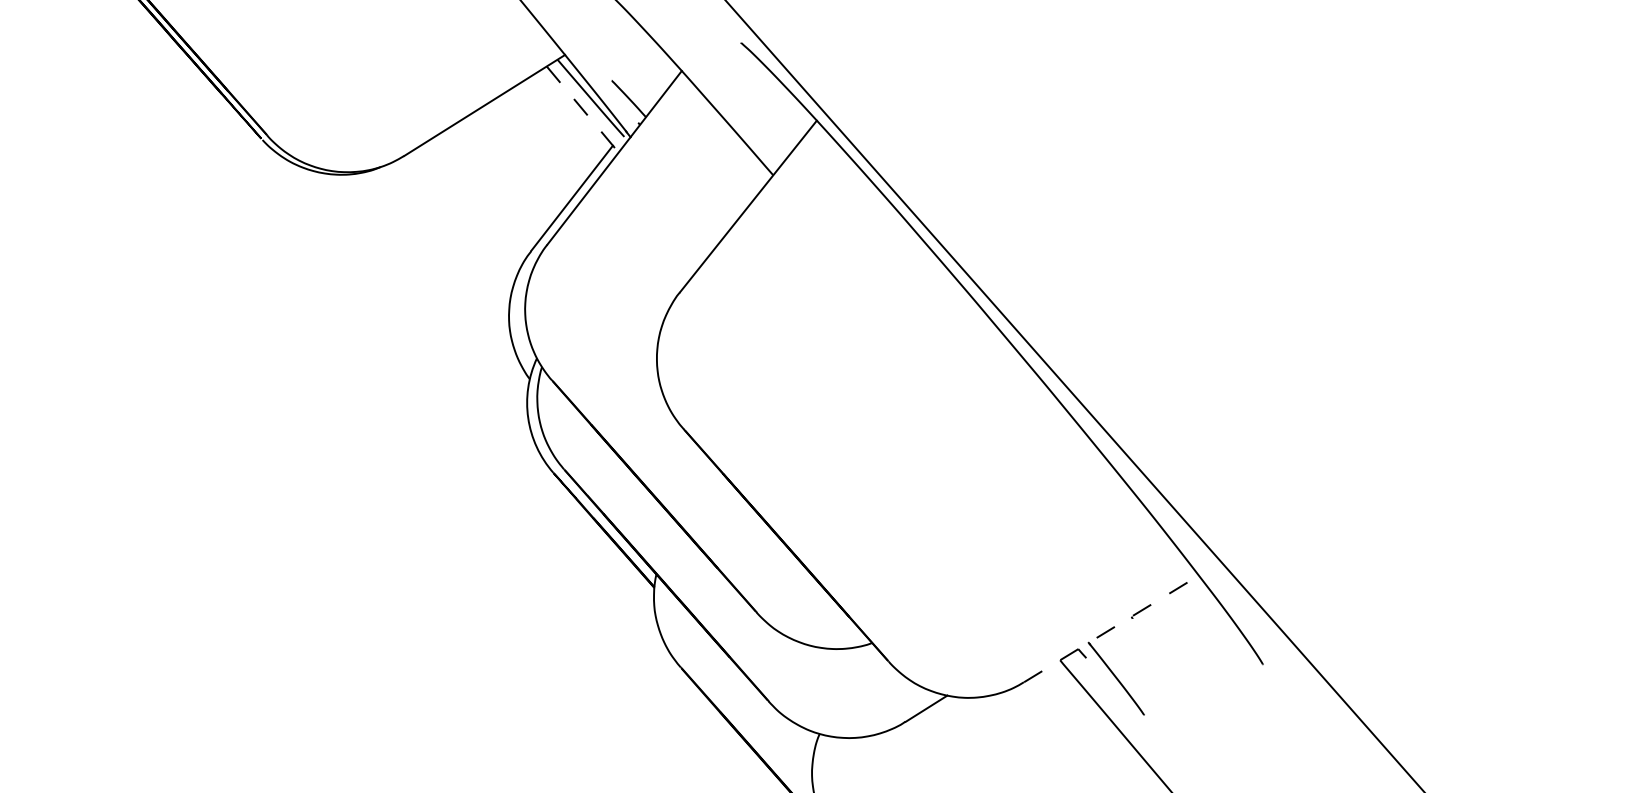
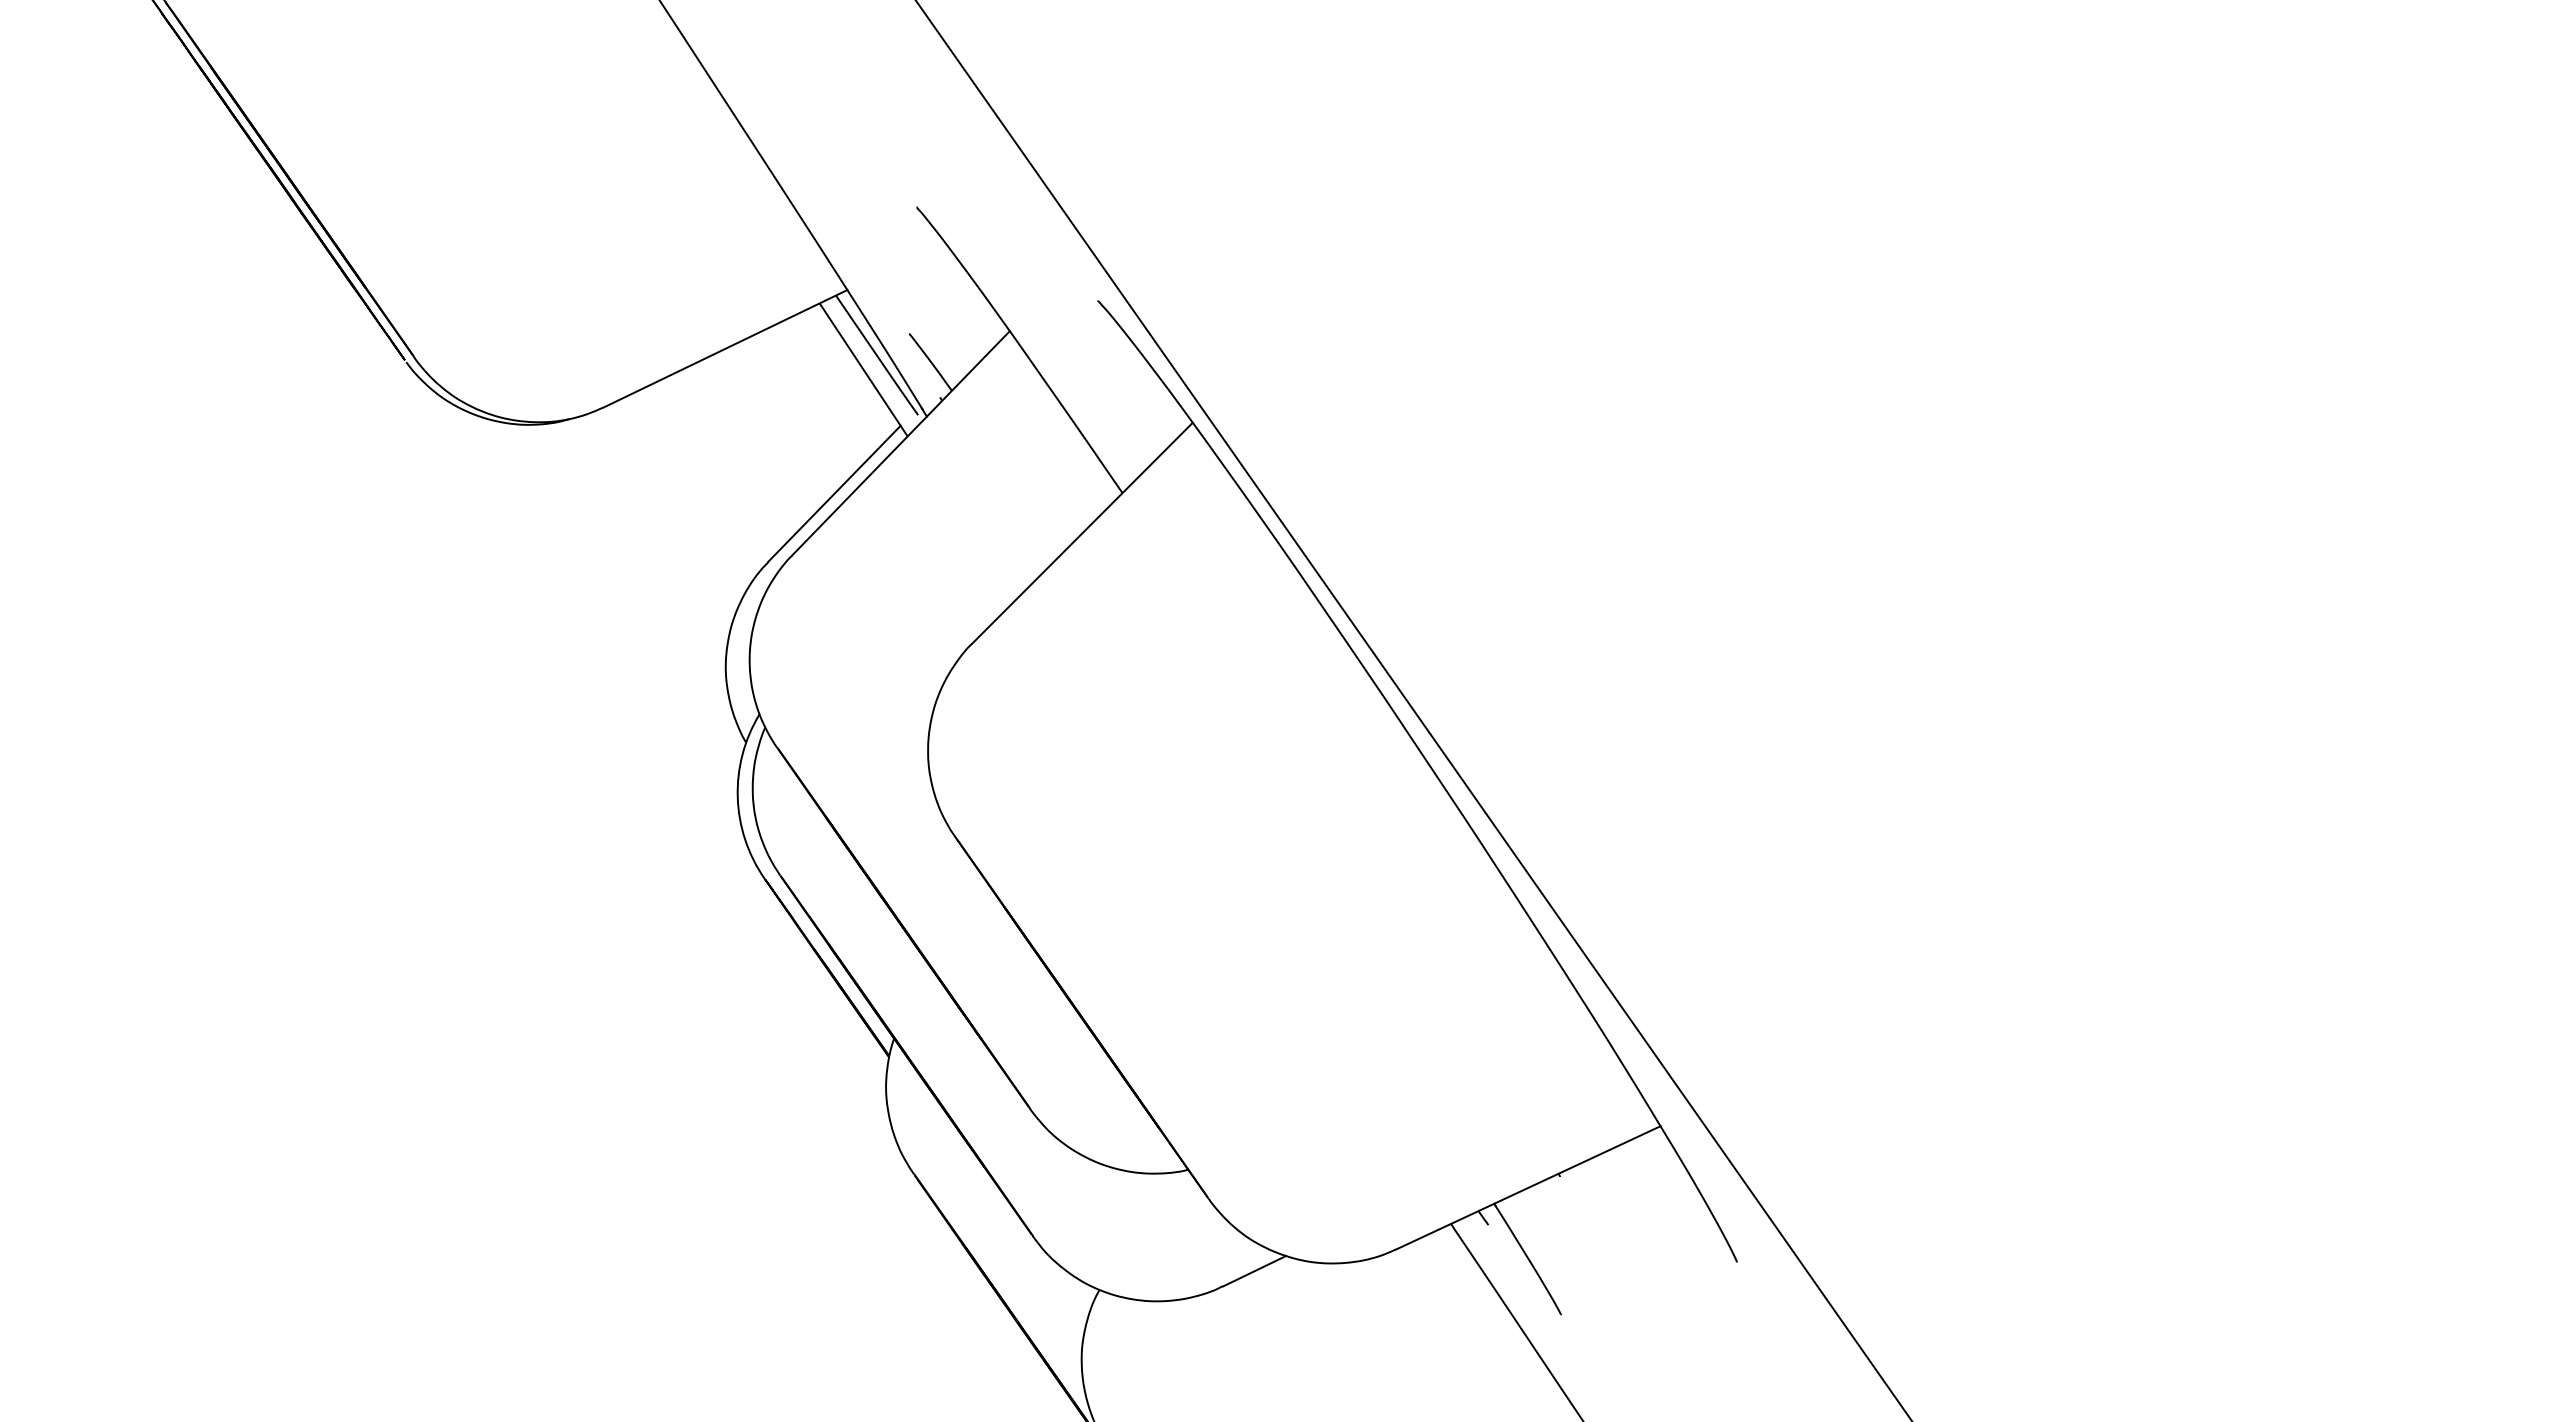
line: (582, 109) -> (863, 370), dashed -> solid
line: (1111, 628) -> (1528, 1187), dashed -> solid

